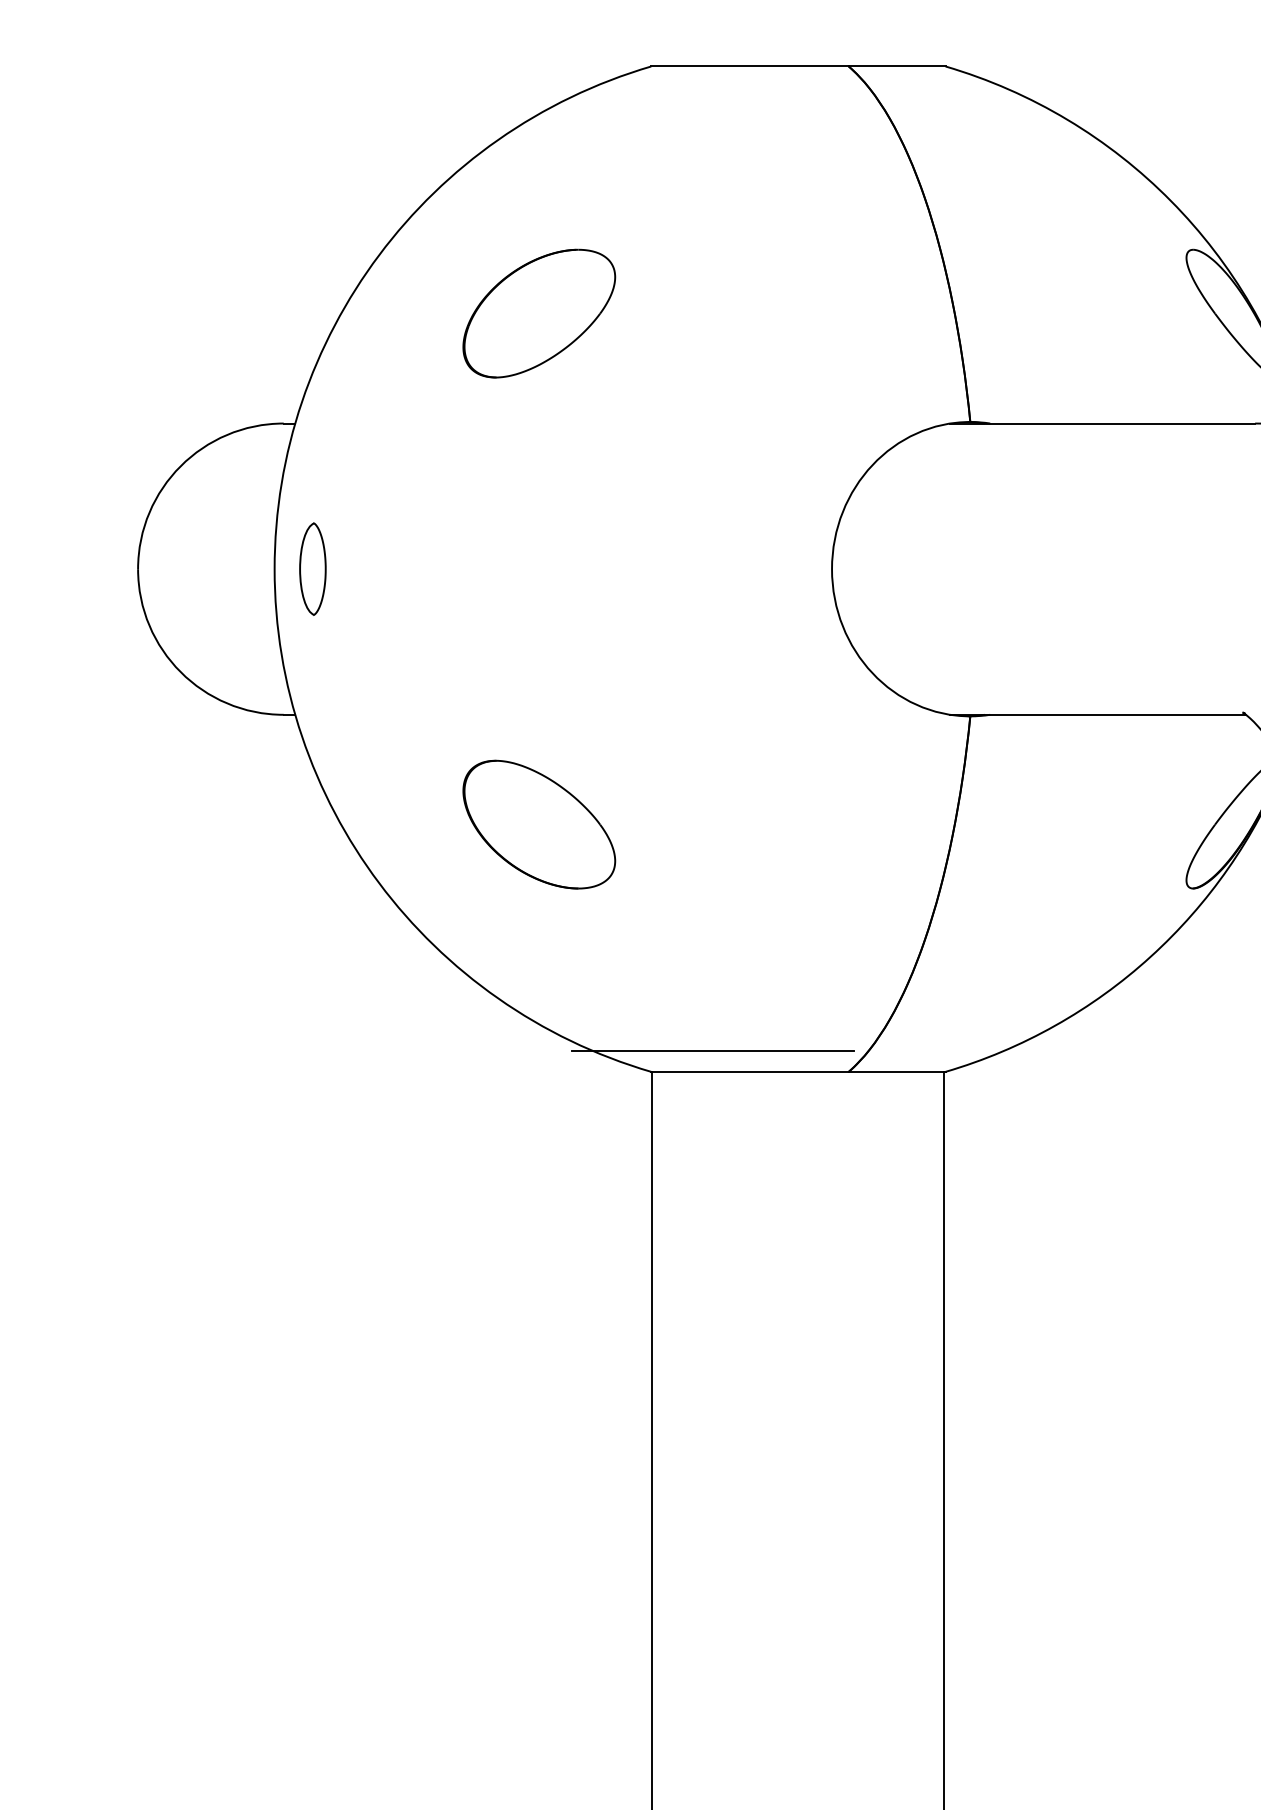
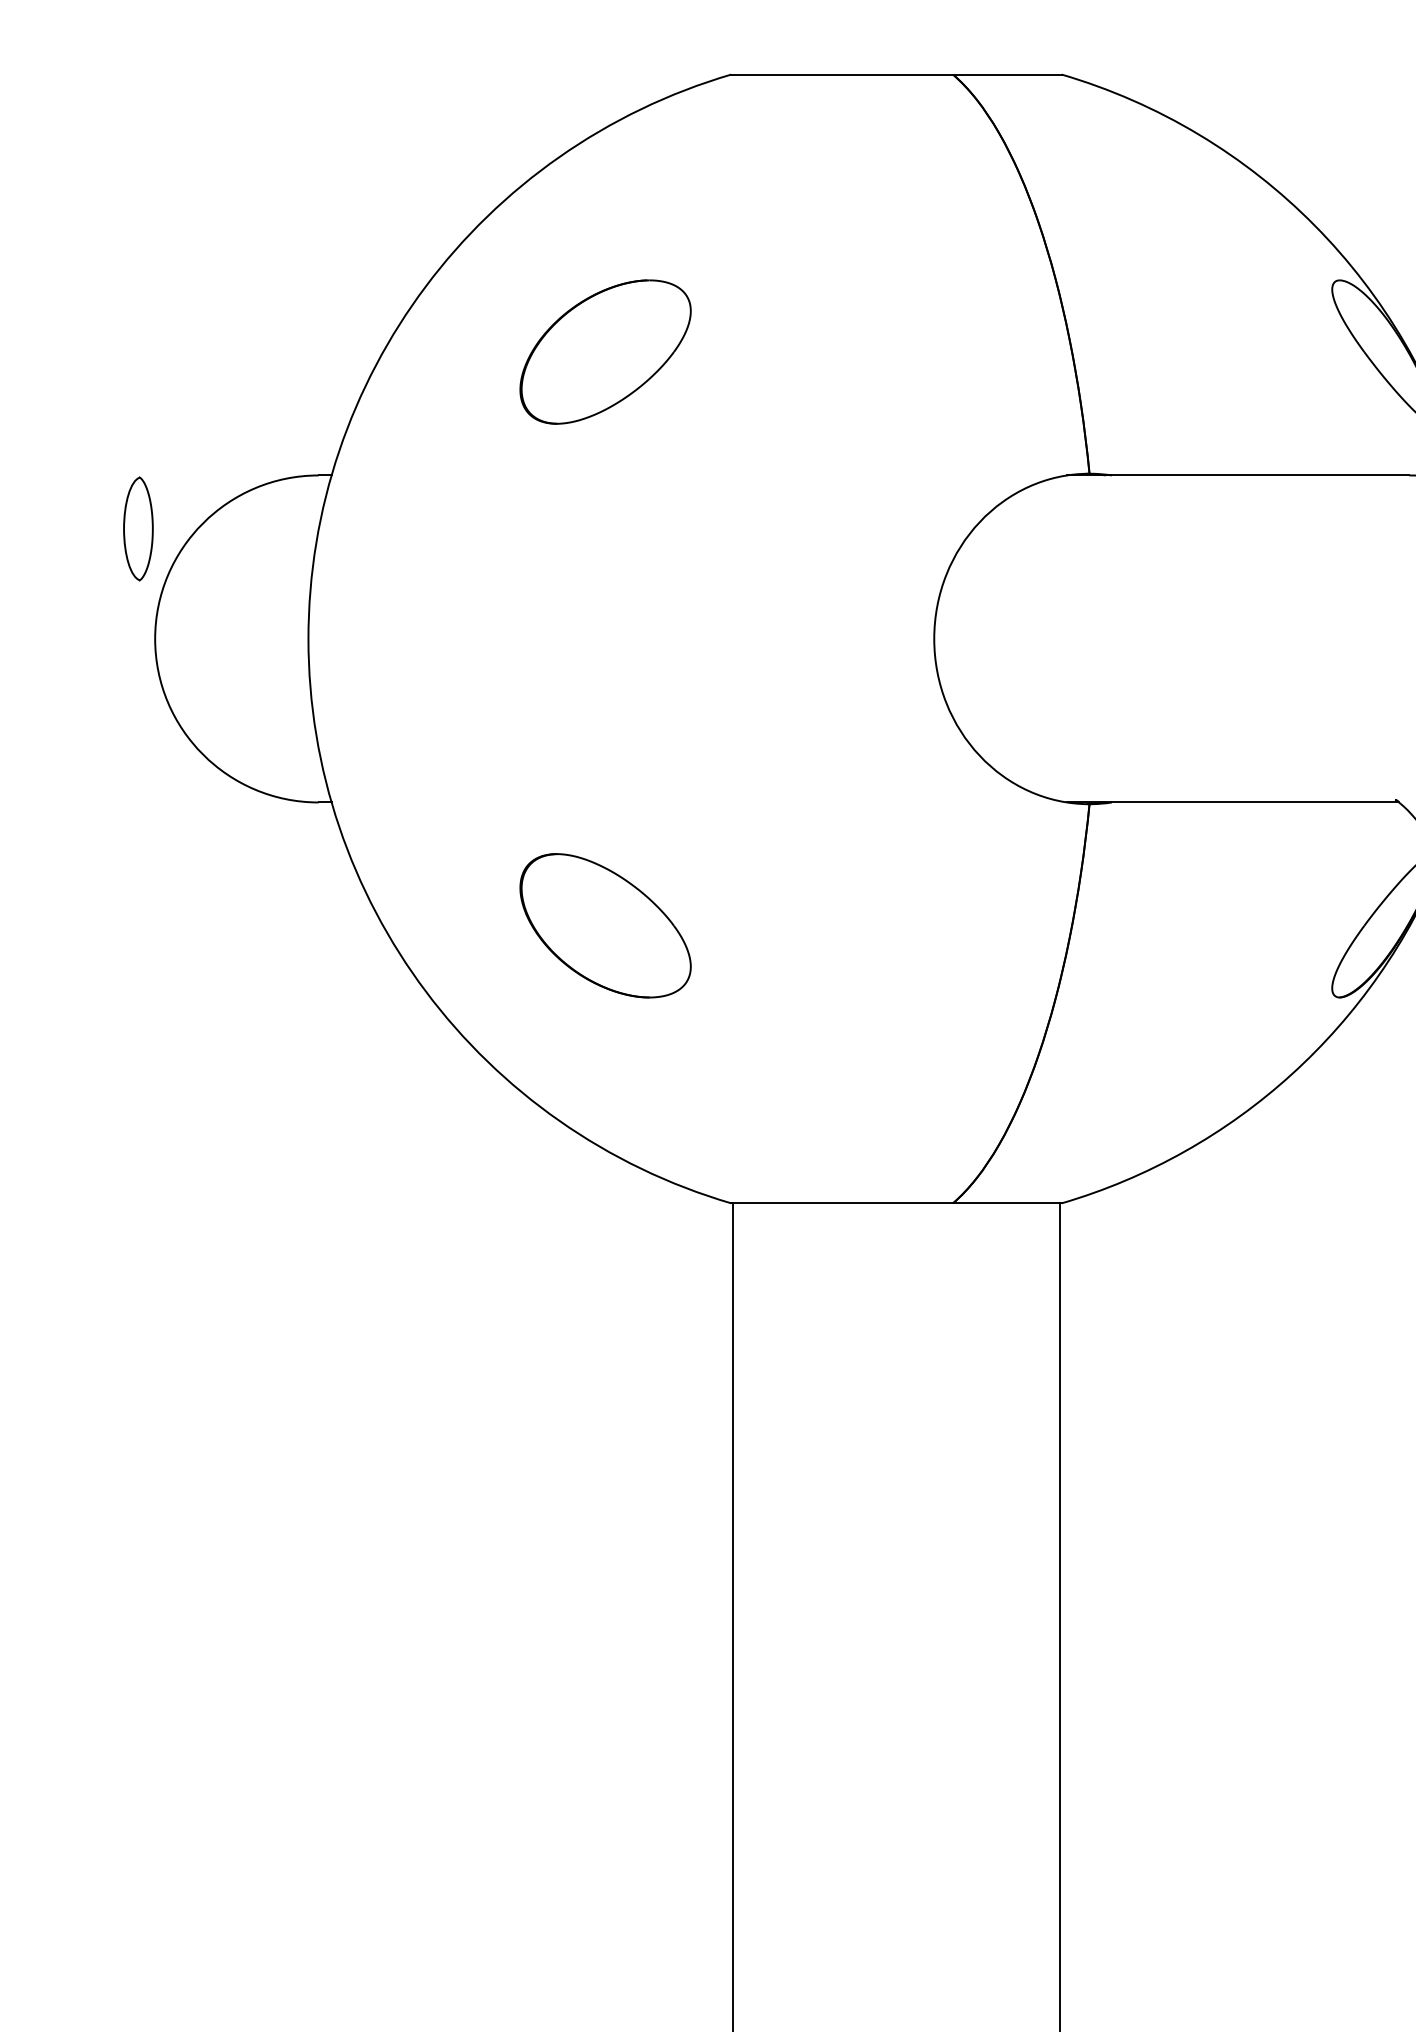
part: (312, 568) -> (138, 528), moved
line: (712, 1050) -> (800, 1179), removed

